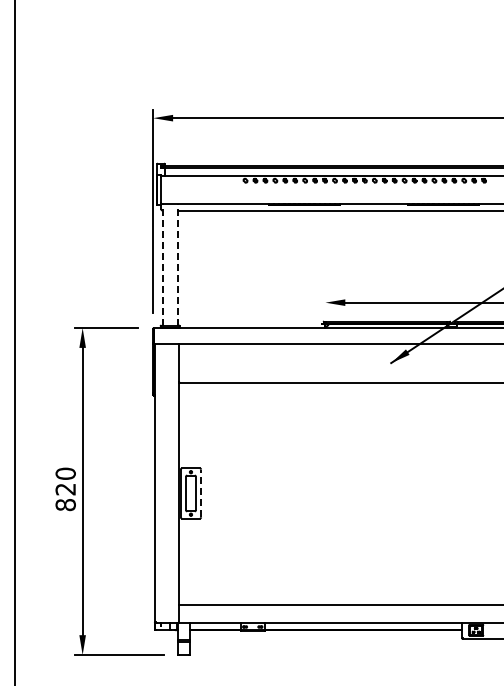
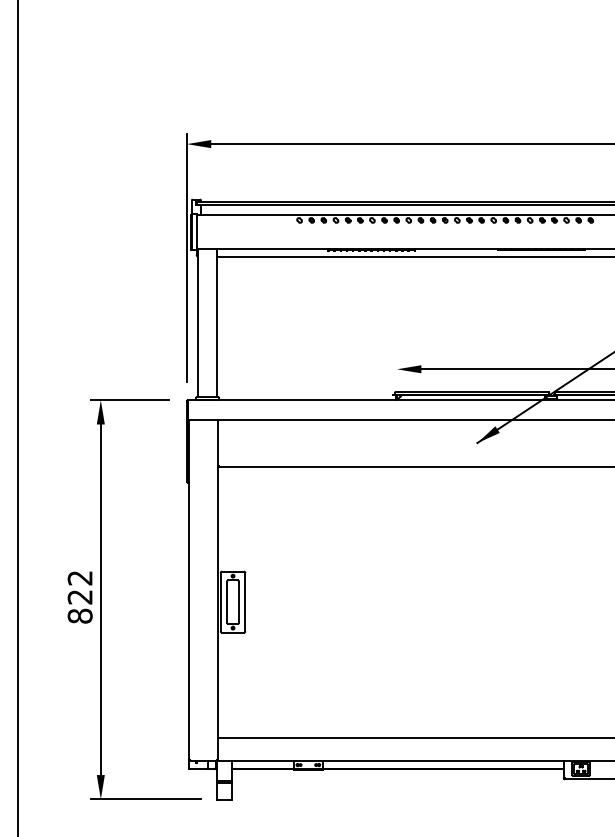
line: (162, 264) -> (198, 322), dashed -> solid
line: (177, 264) -> (216, 322), dashed -> solid
text: (65, 473) -> (79, 577), 820 -> 822
line: (201, 493) -> (245, 602), dashed -> solid

